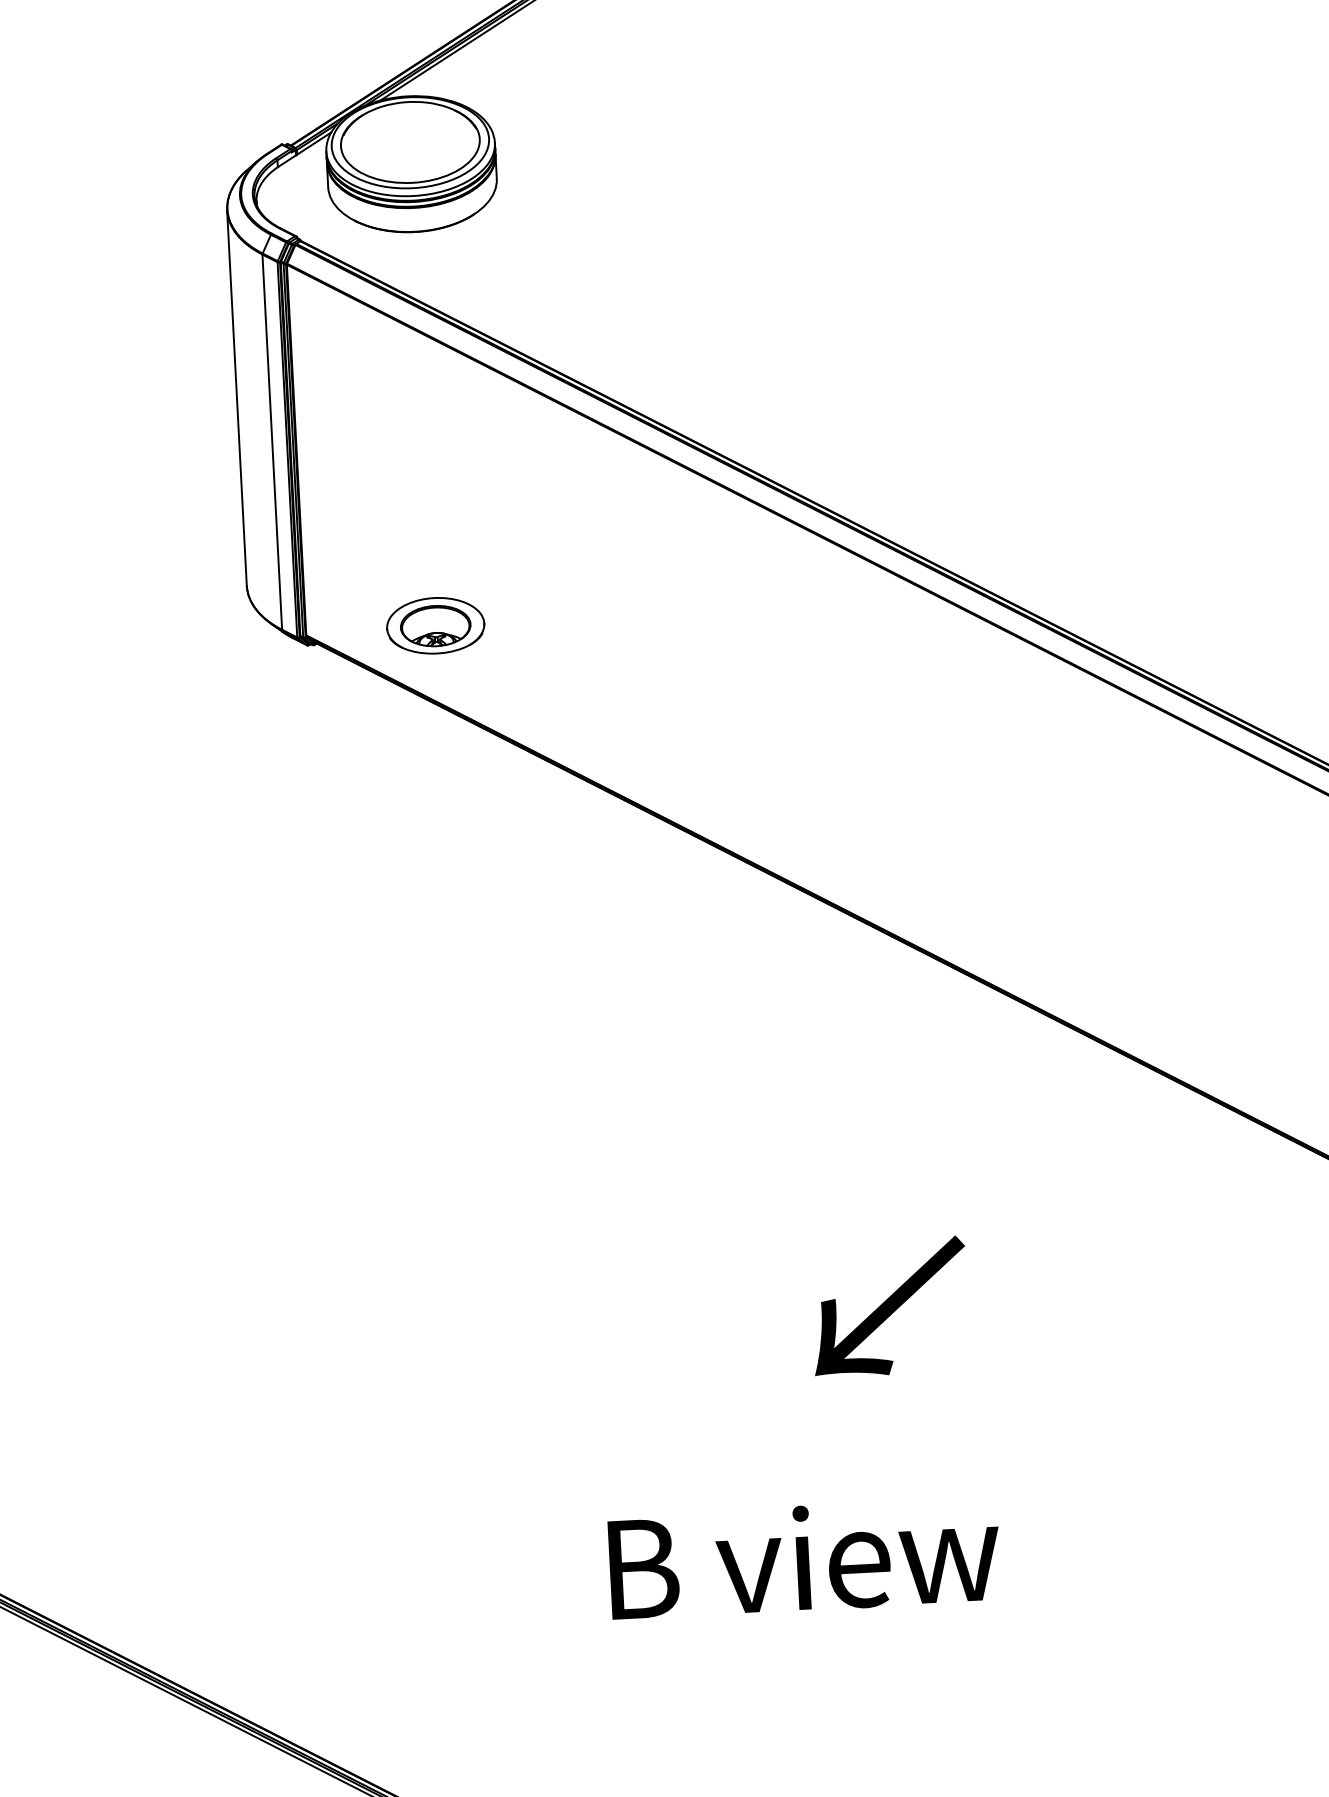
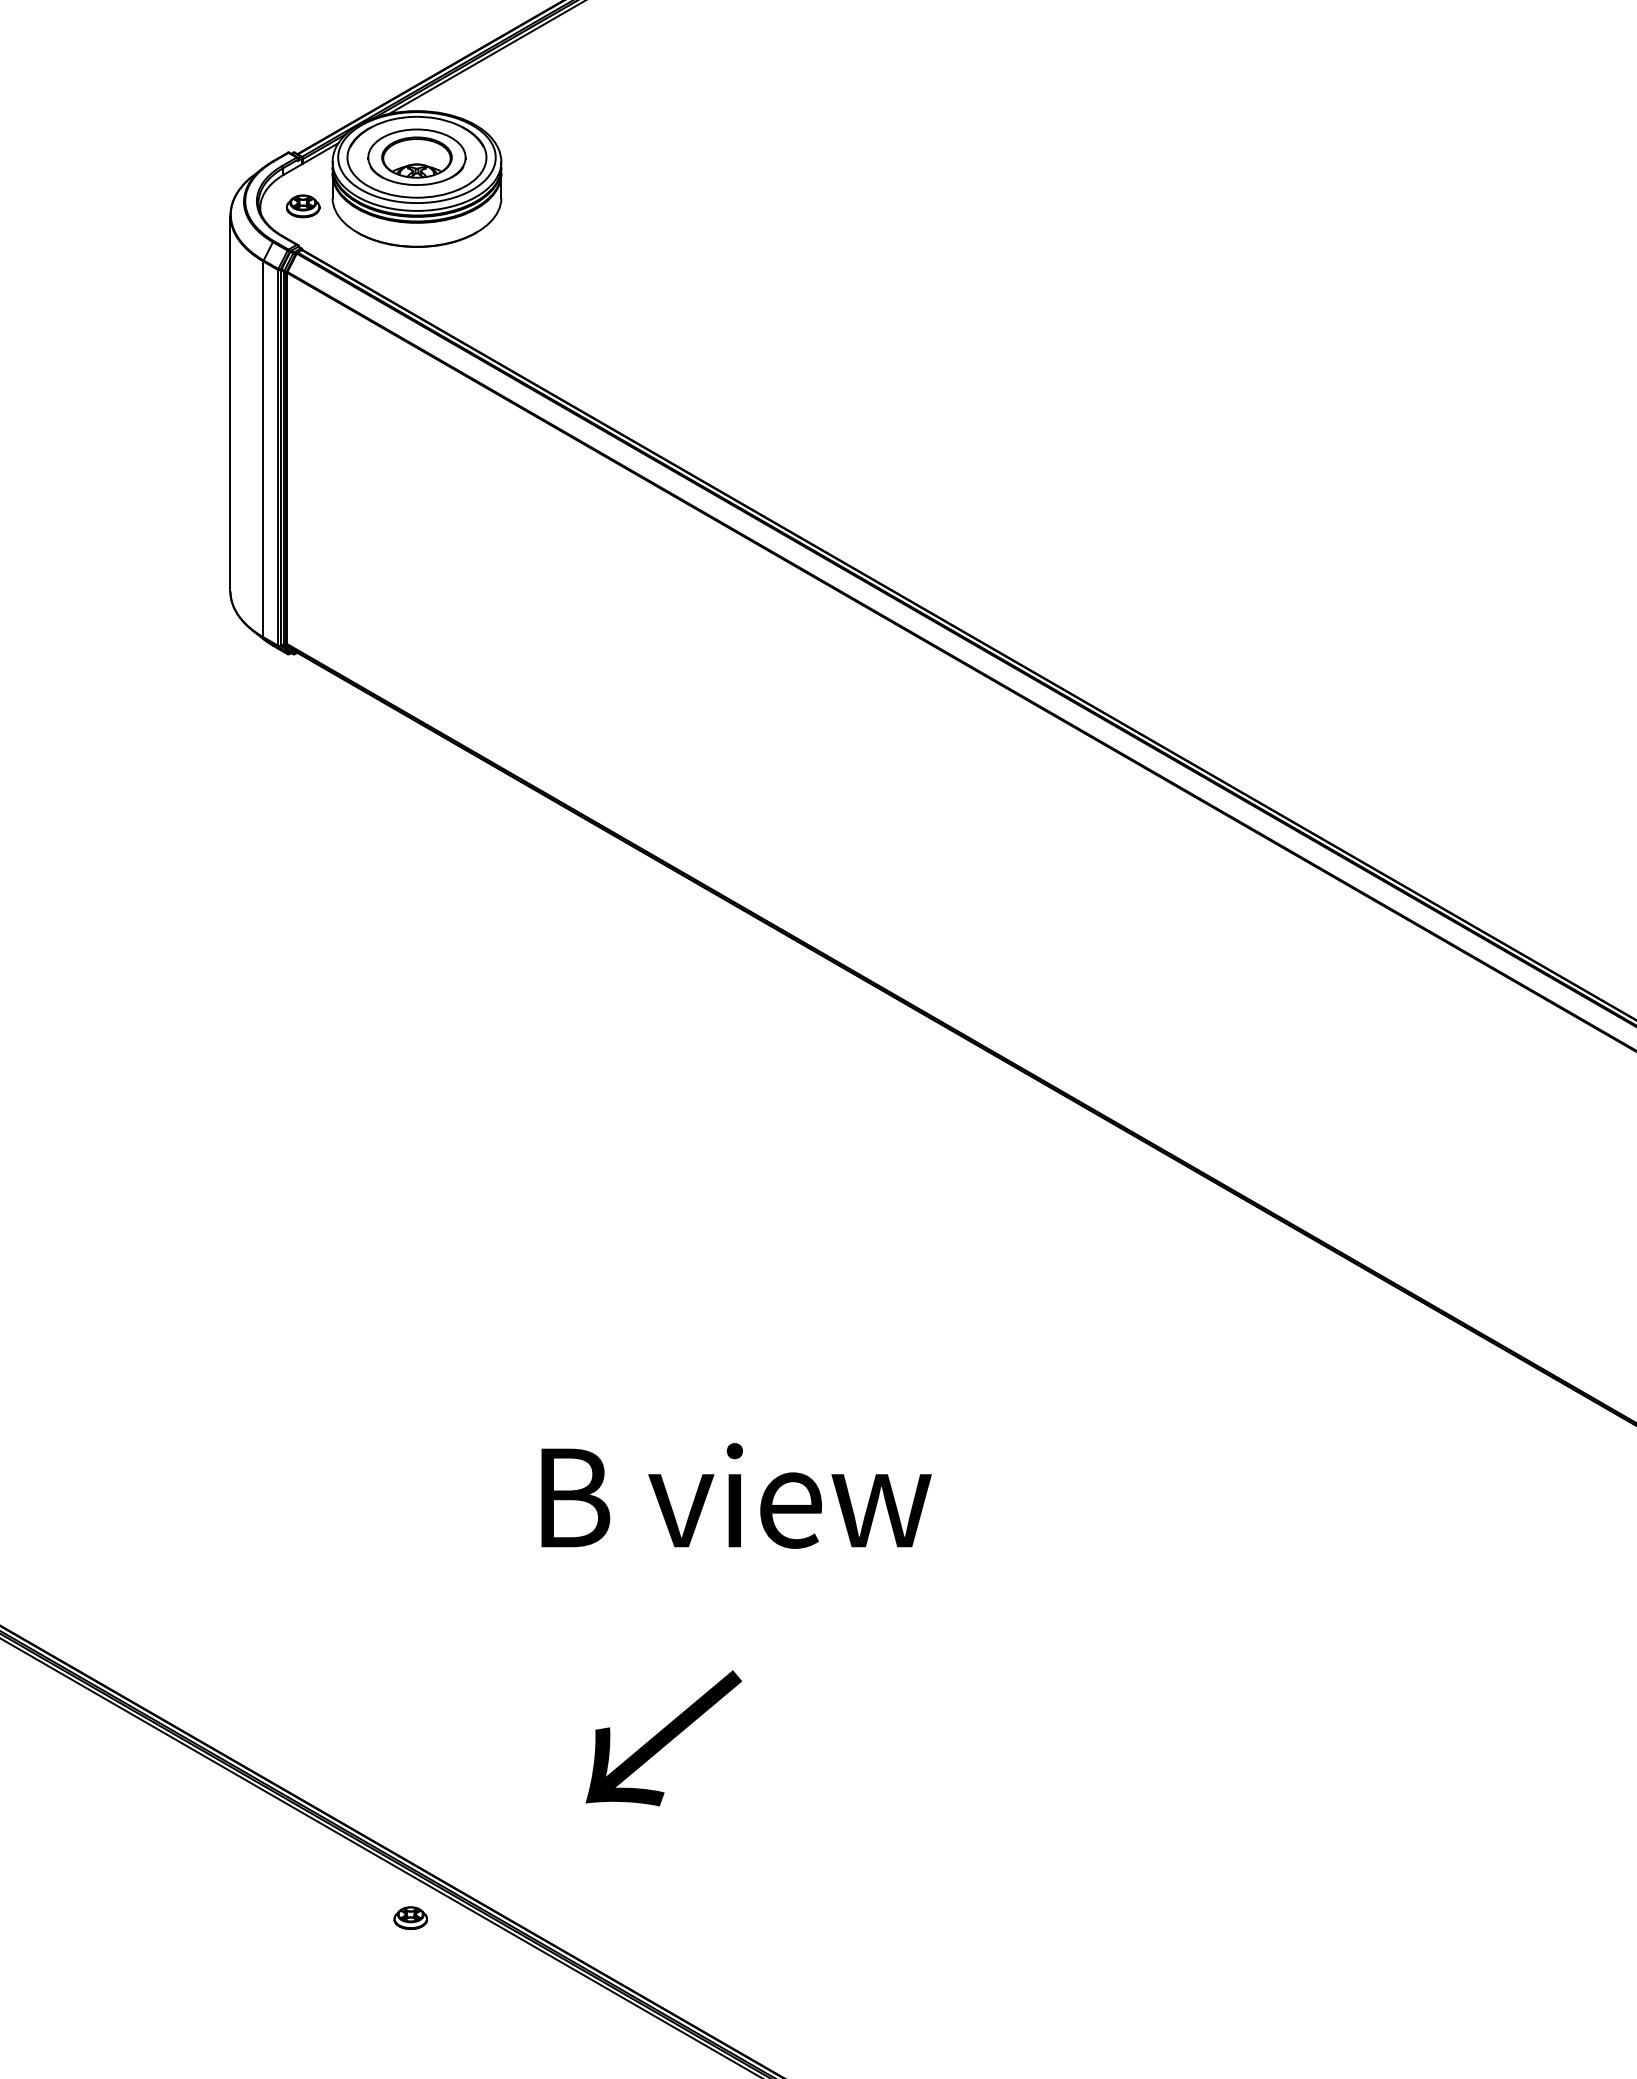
part: (298, 197) -> (302, 206), added
part: (435, 625) -> (416, 156), moved
text: (889, 1307) -> (663, 1738), moved
text: (804, 1557) -> (736, 1495), moved

